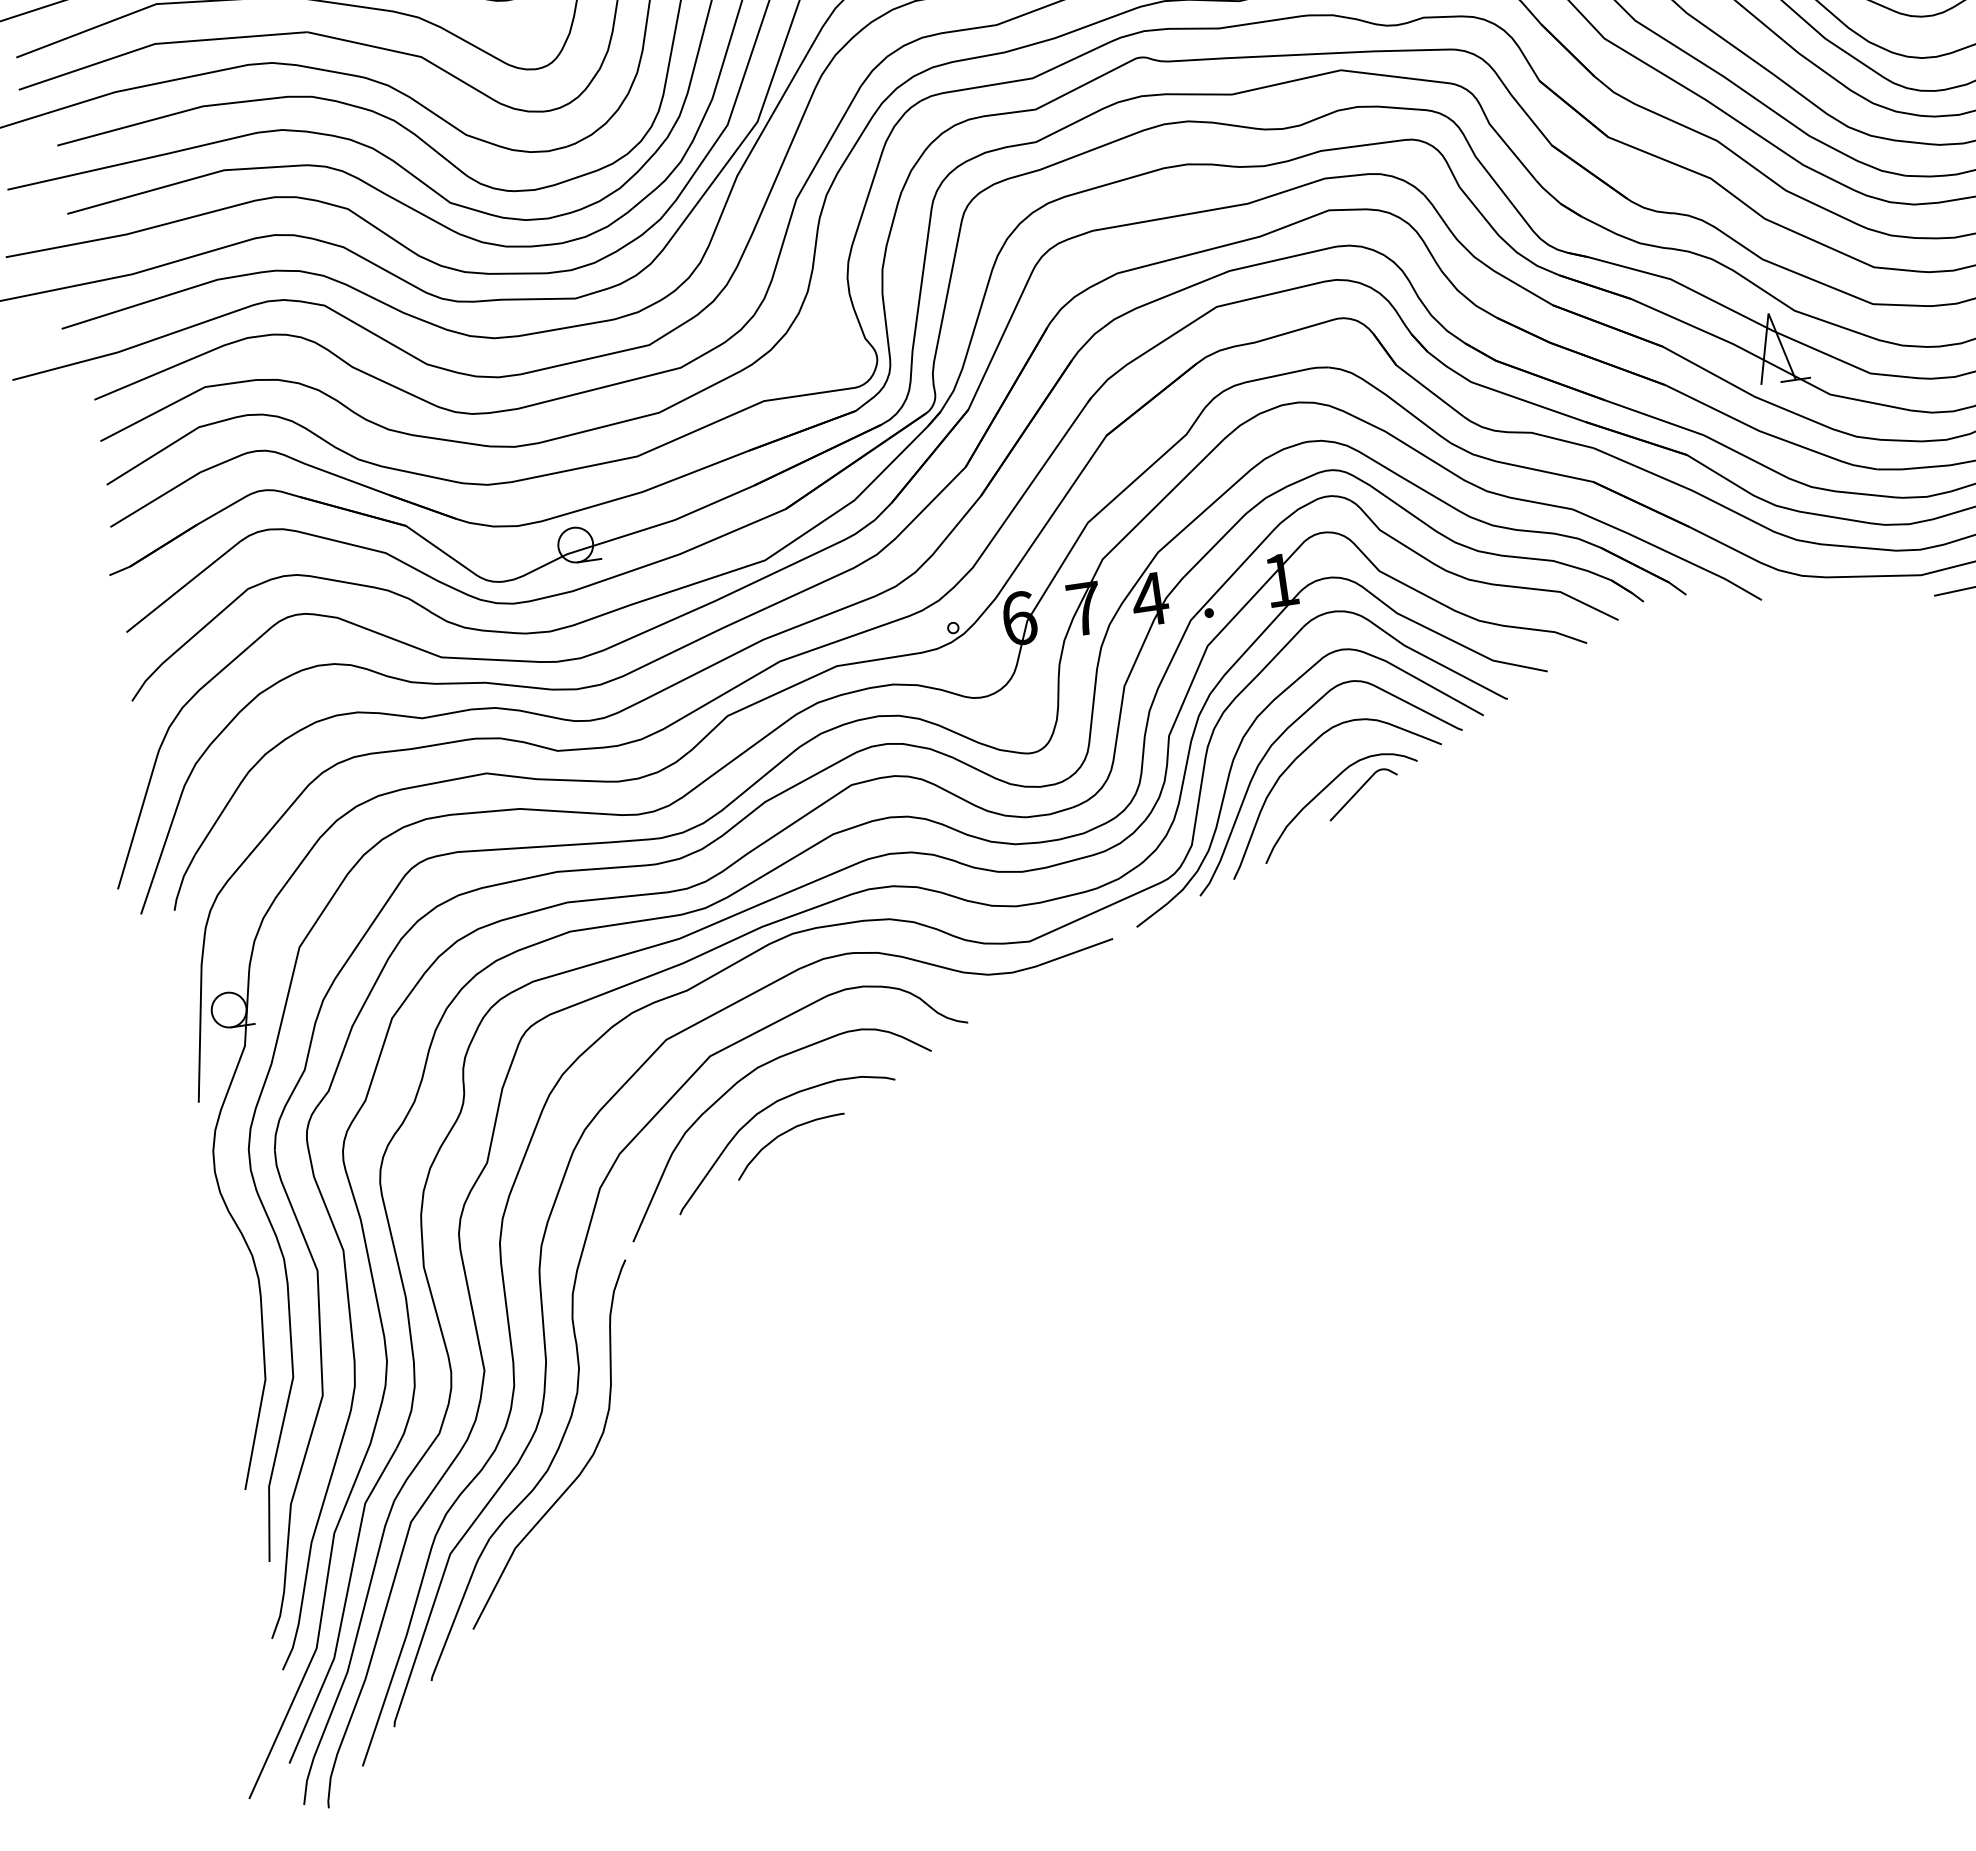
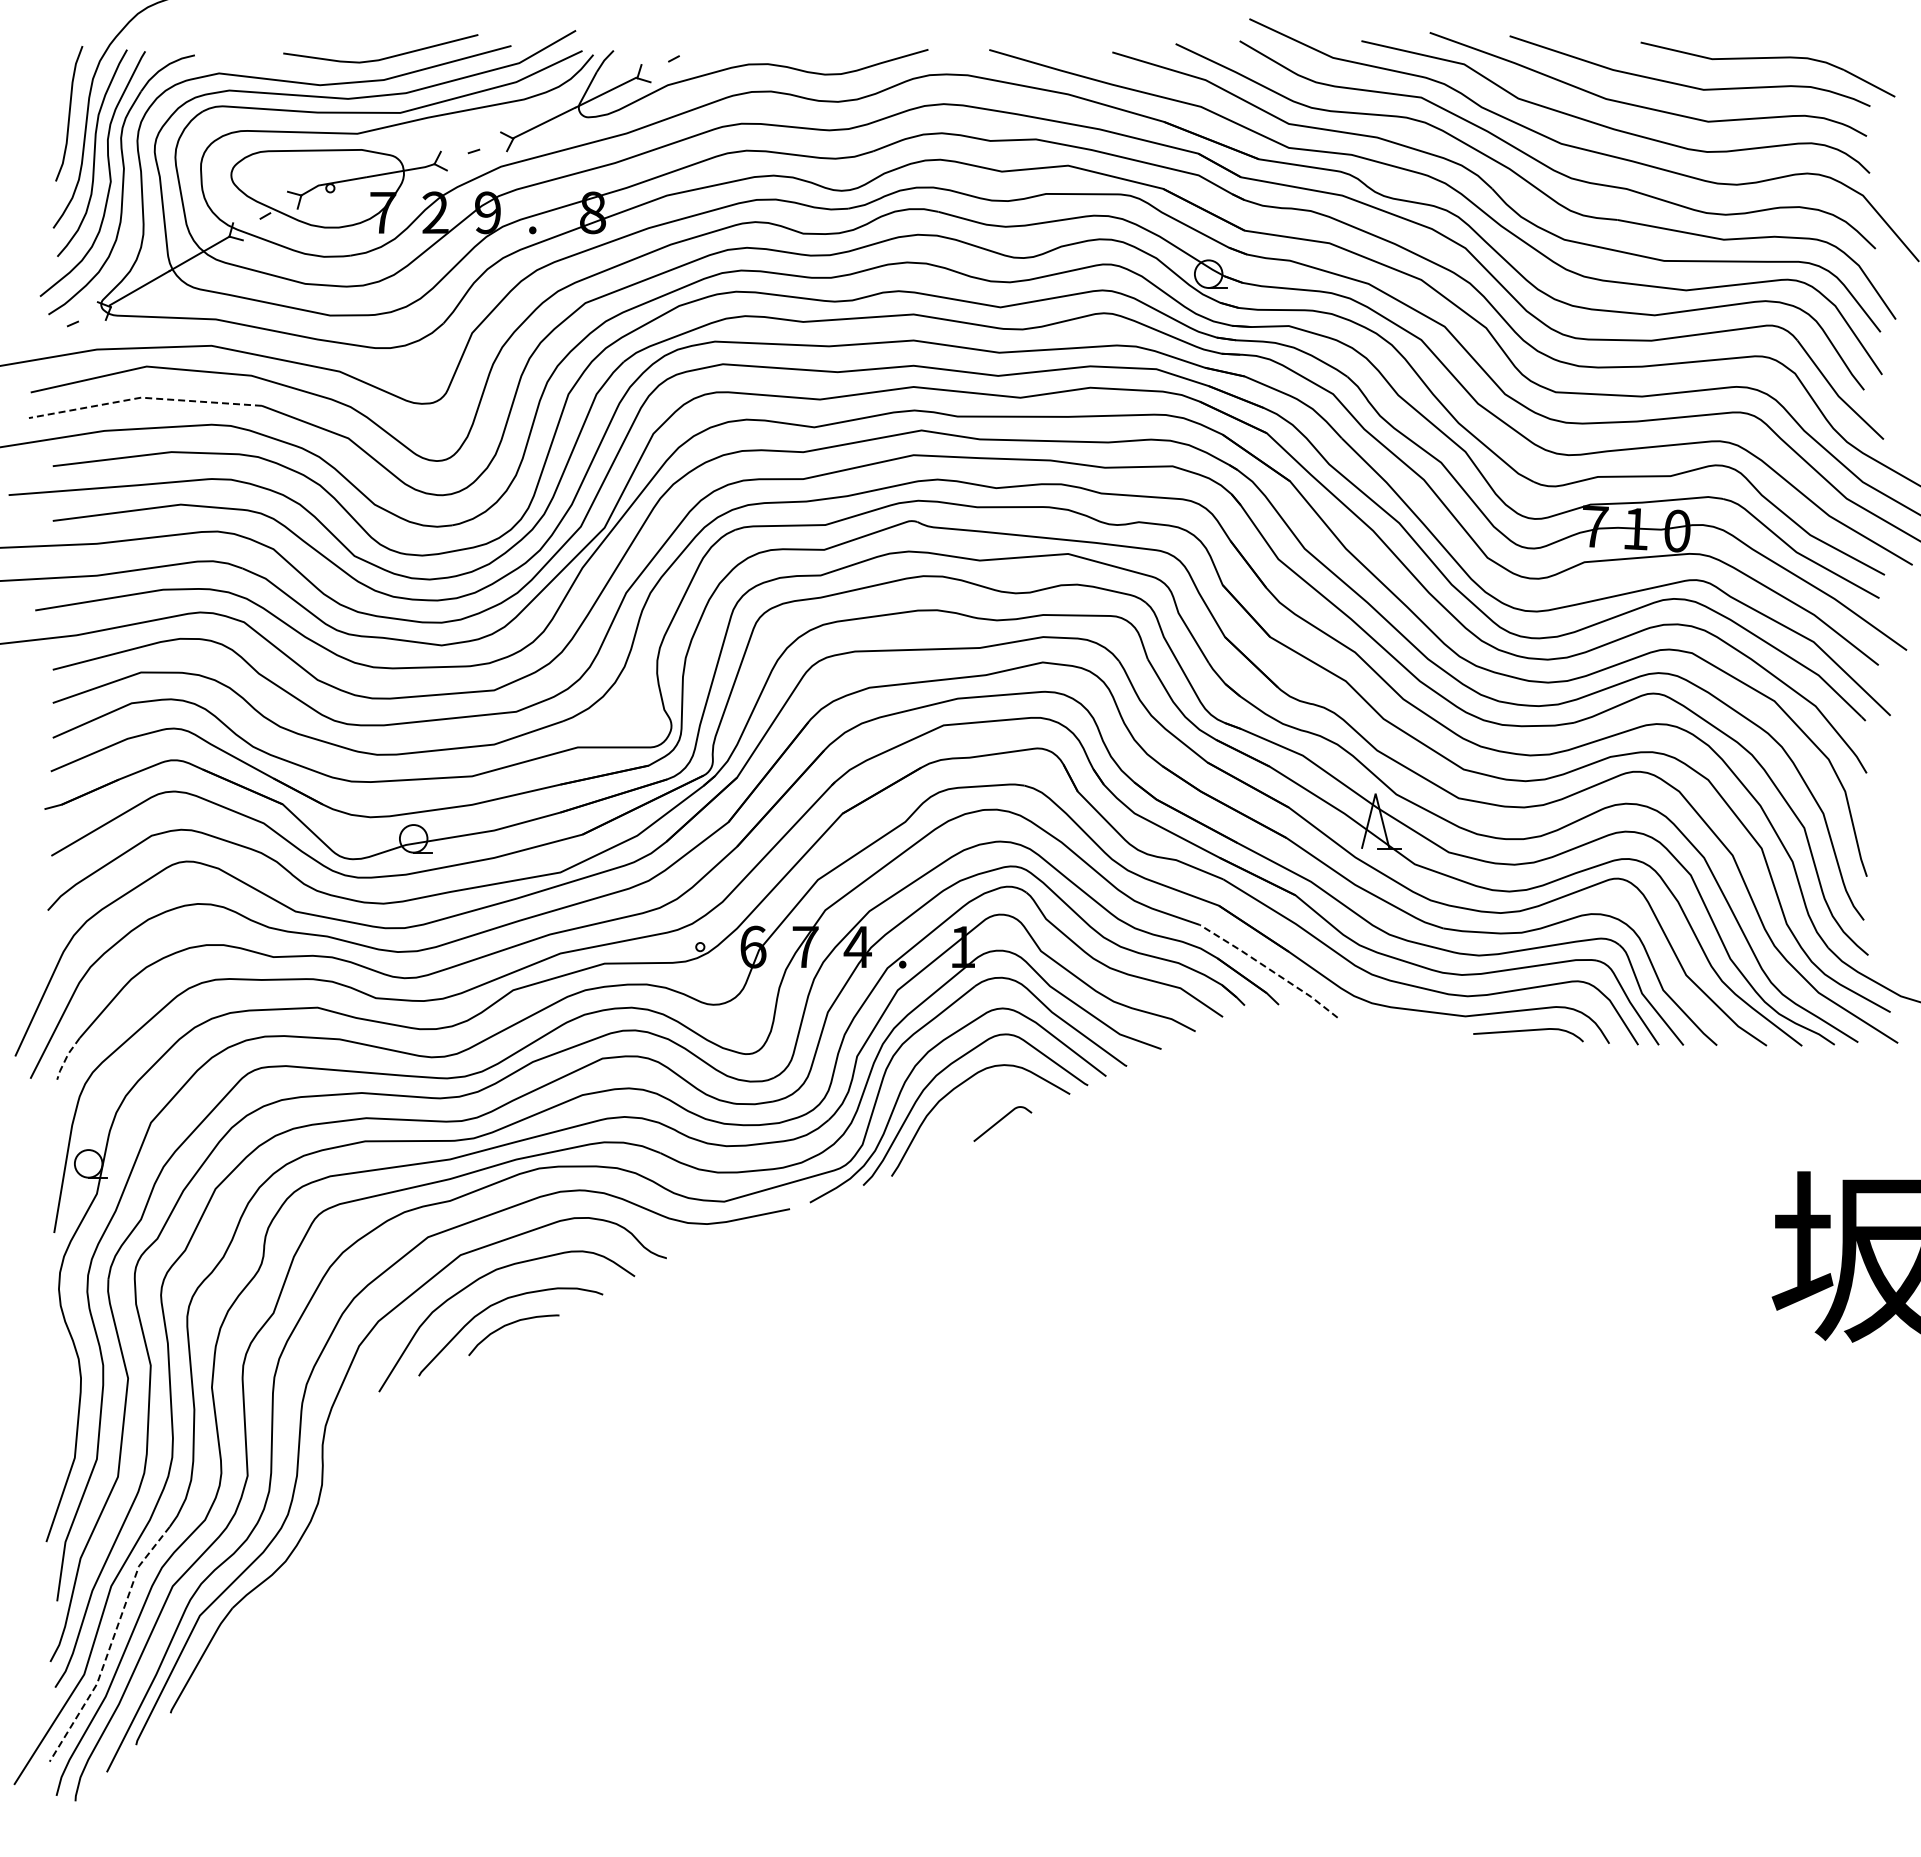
line: (159, 43) -> (144, 397), solid -> dashed
line: (1668, 552) -> (1269, 969), solid -> dashed
part: (1324, 791) -> (972, 1117), removed
line: (182, 882) -> (66, 1058), solid -> dashed
curve: (582, 1468) -> (313, 1563), removed
line: (345, 1604) -> (111, 1643), solid -> dashed

